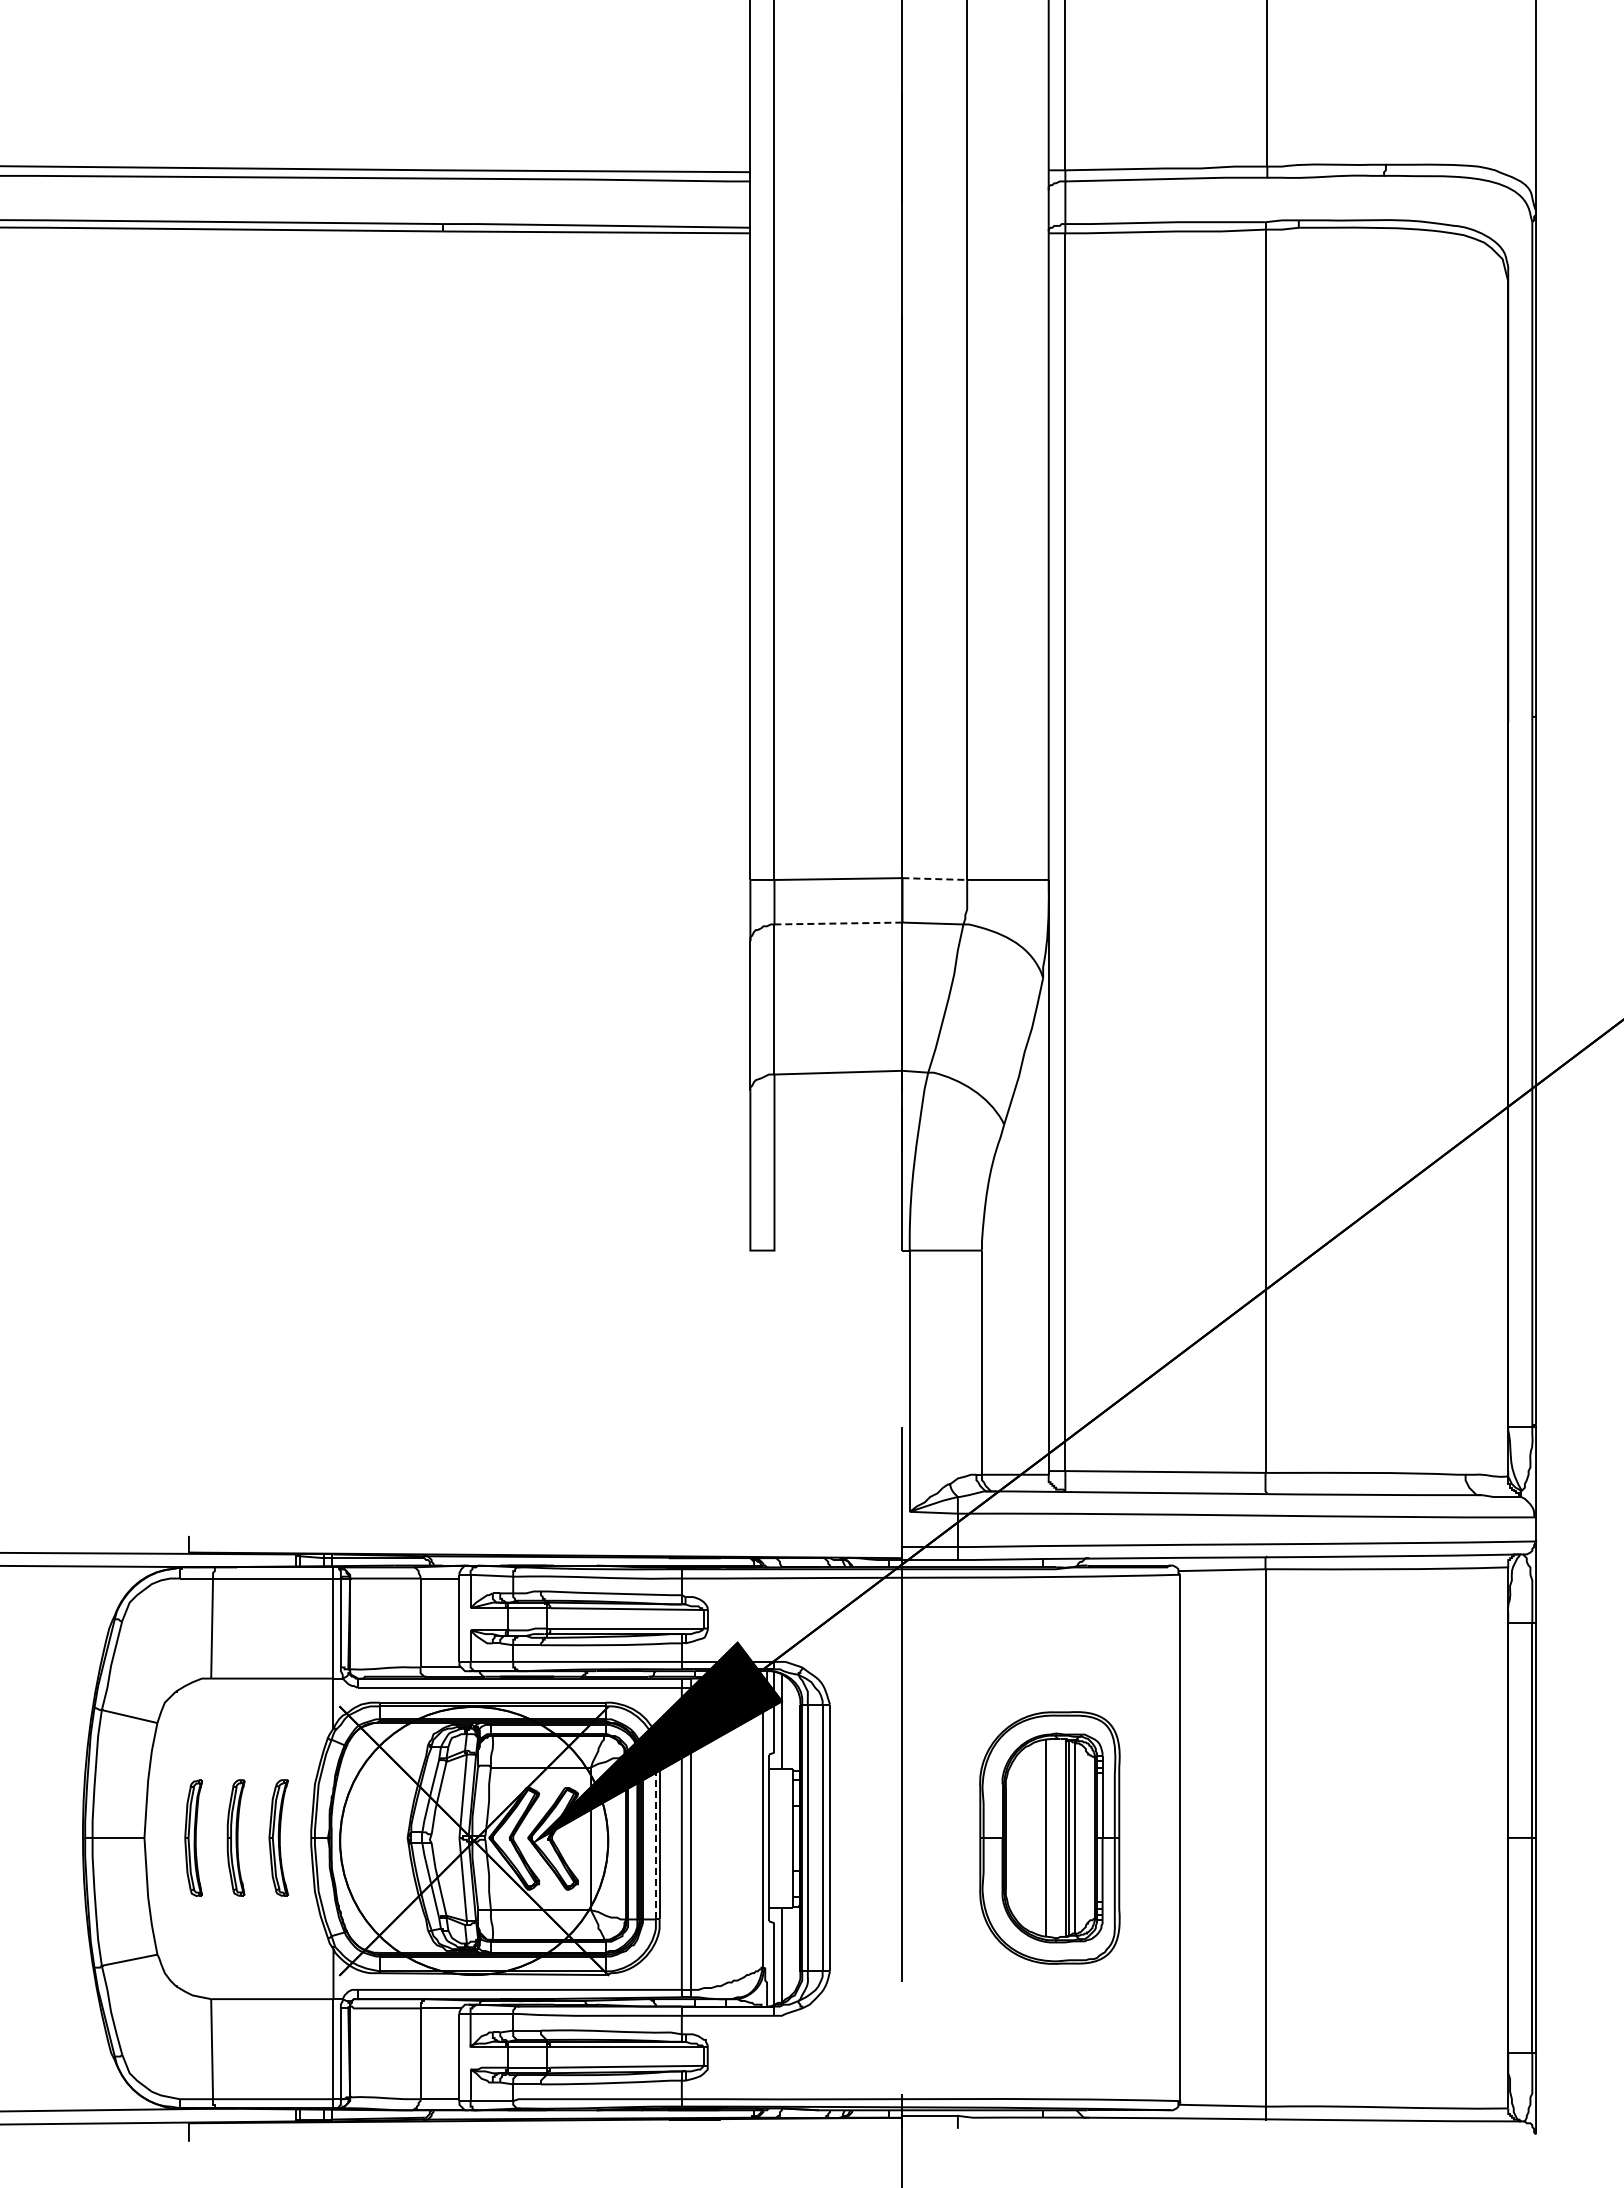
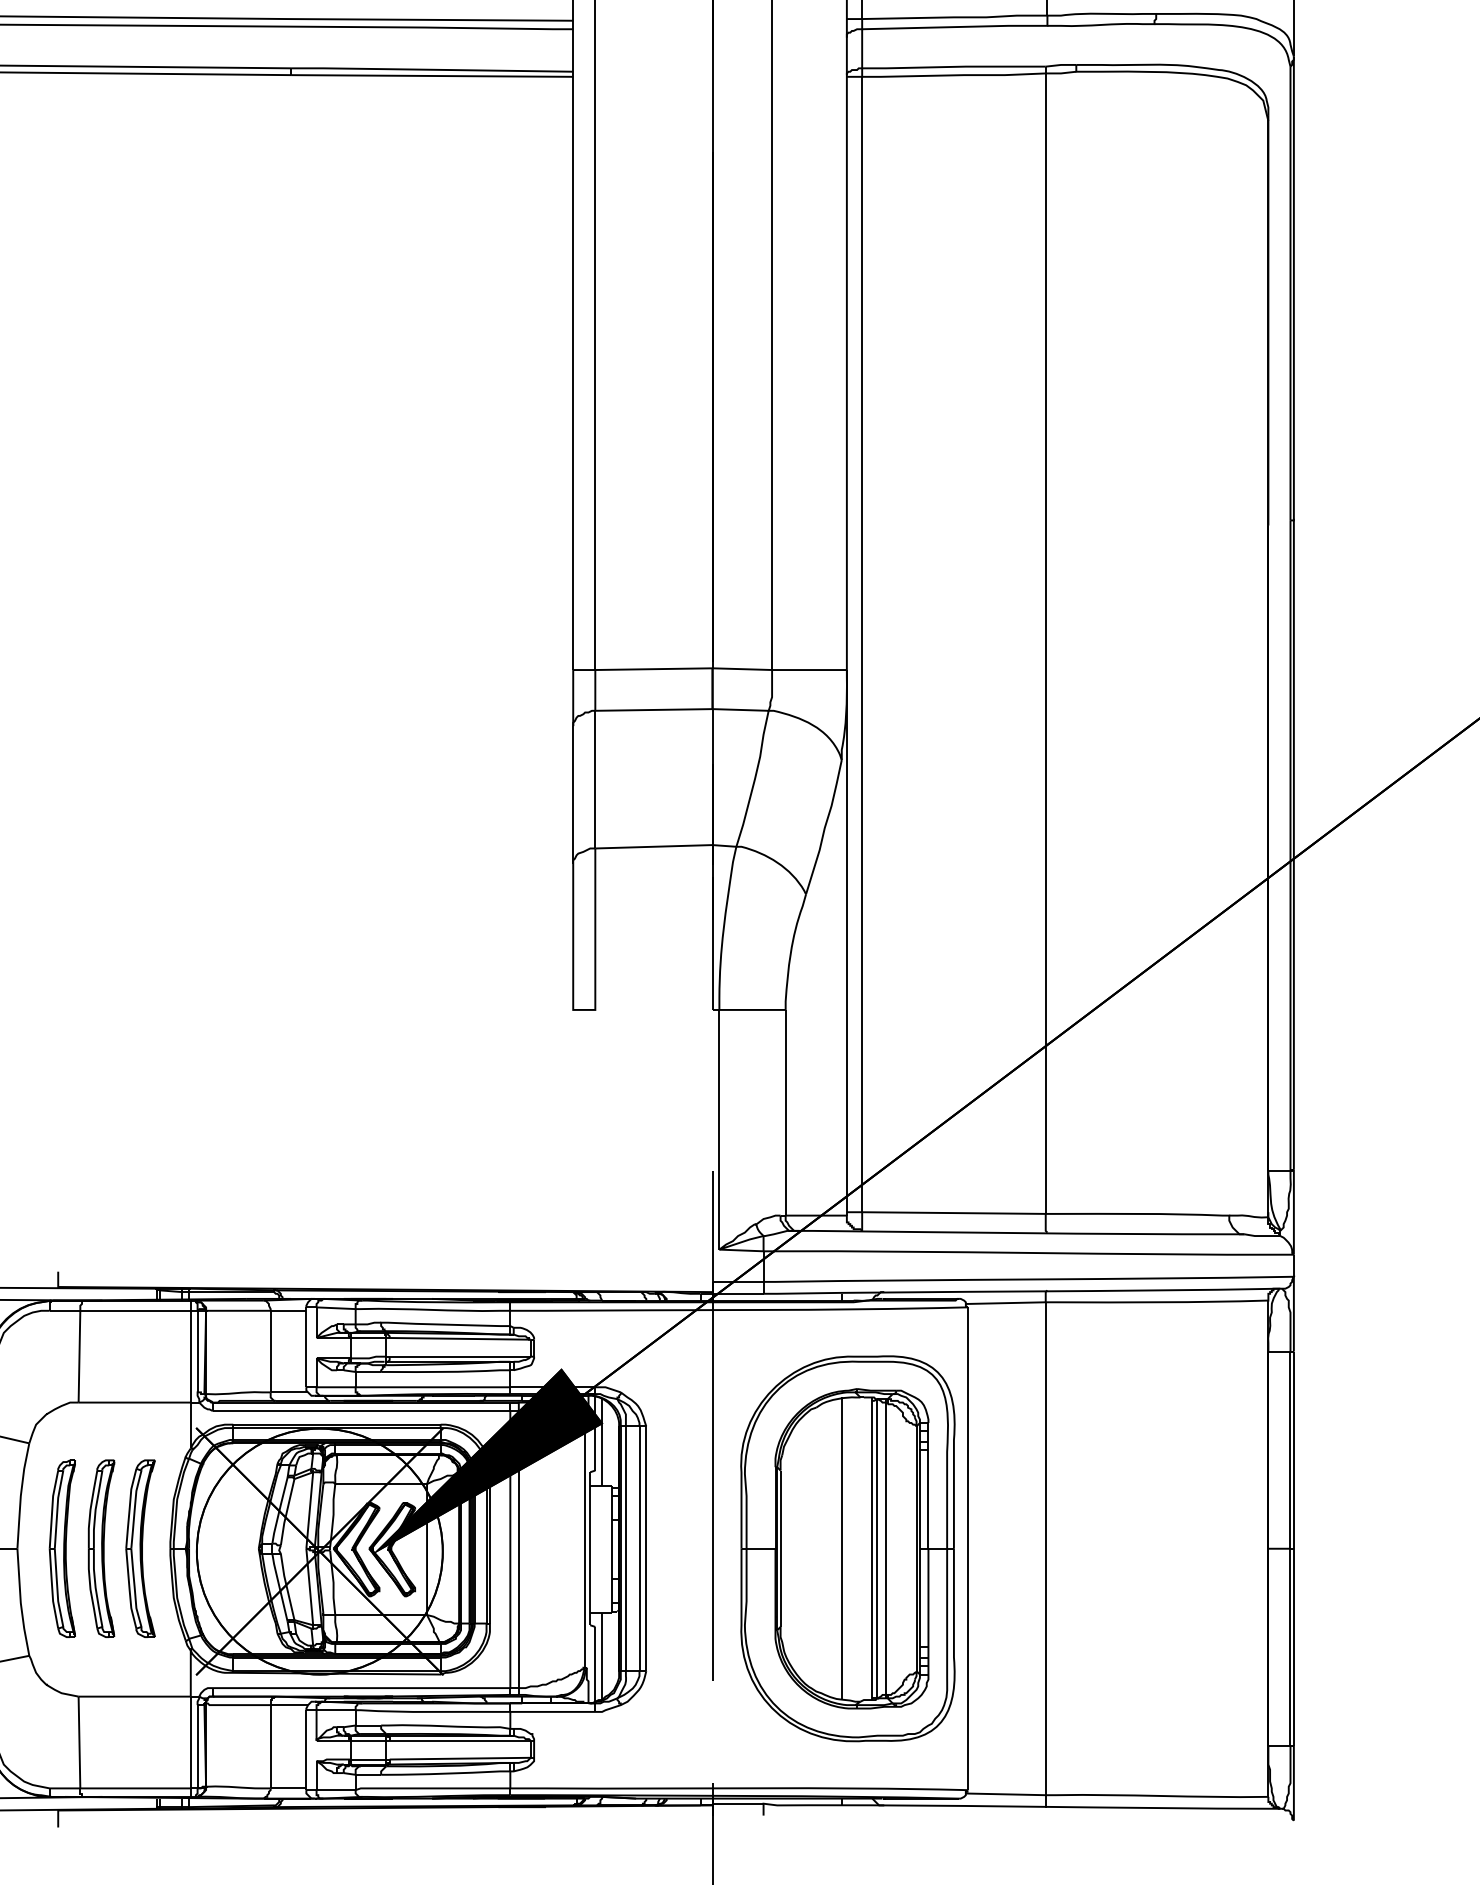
line: (935, 879) -> (743, 669), dashed -> solid
line: (838, 923) -> (654, 709), dashed -> solid
part: (235, 1837) -> (100, 1548), size x1.67
part: (278, 1837) -> (140, 1548), size x1.67
line: (655, 1837) -> (486, 1548), dashed -> solid
part: (1049, 1837) -> (847, 1548), size x1.67
part: (193, 1838) -> (62, 1549), size x1.67

